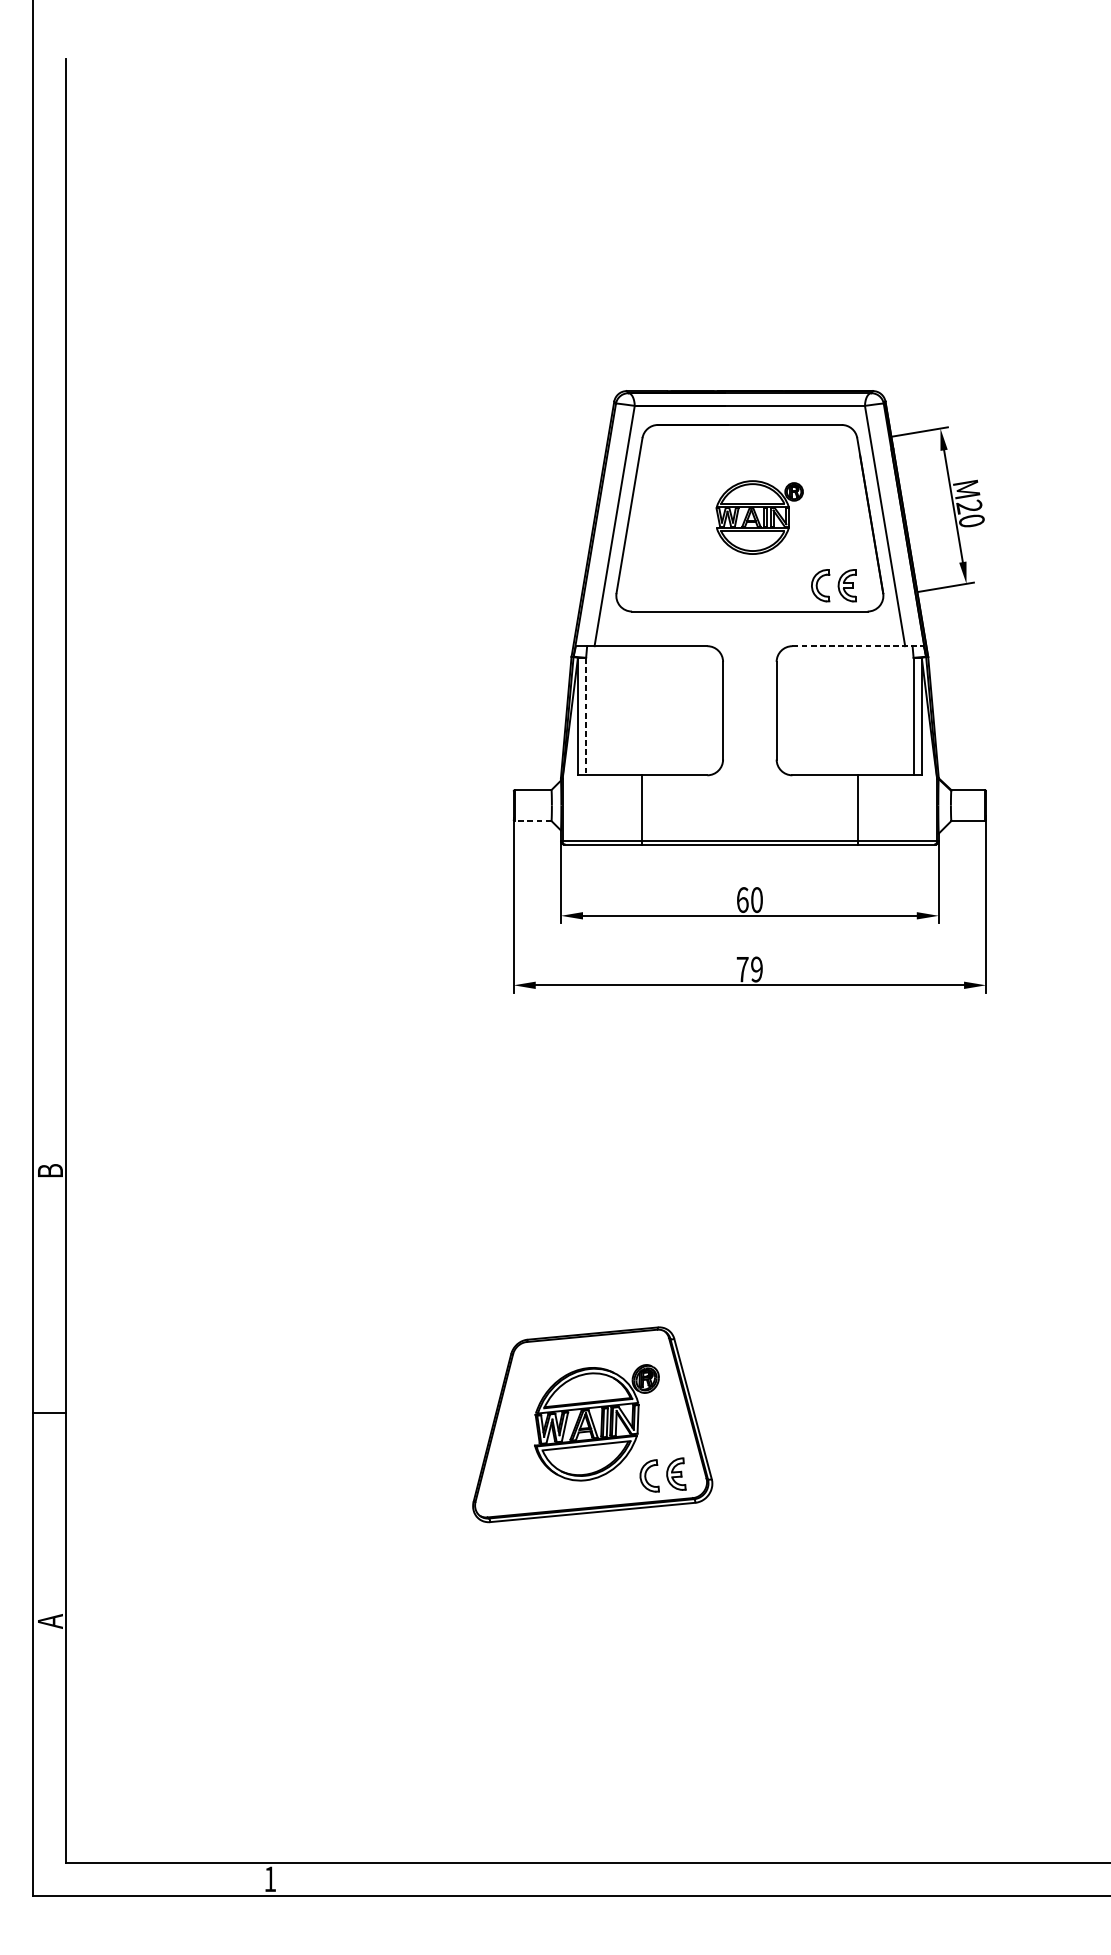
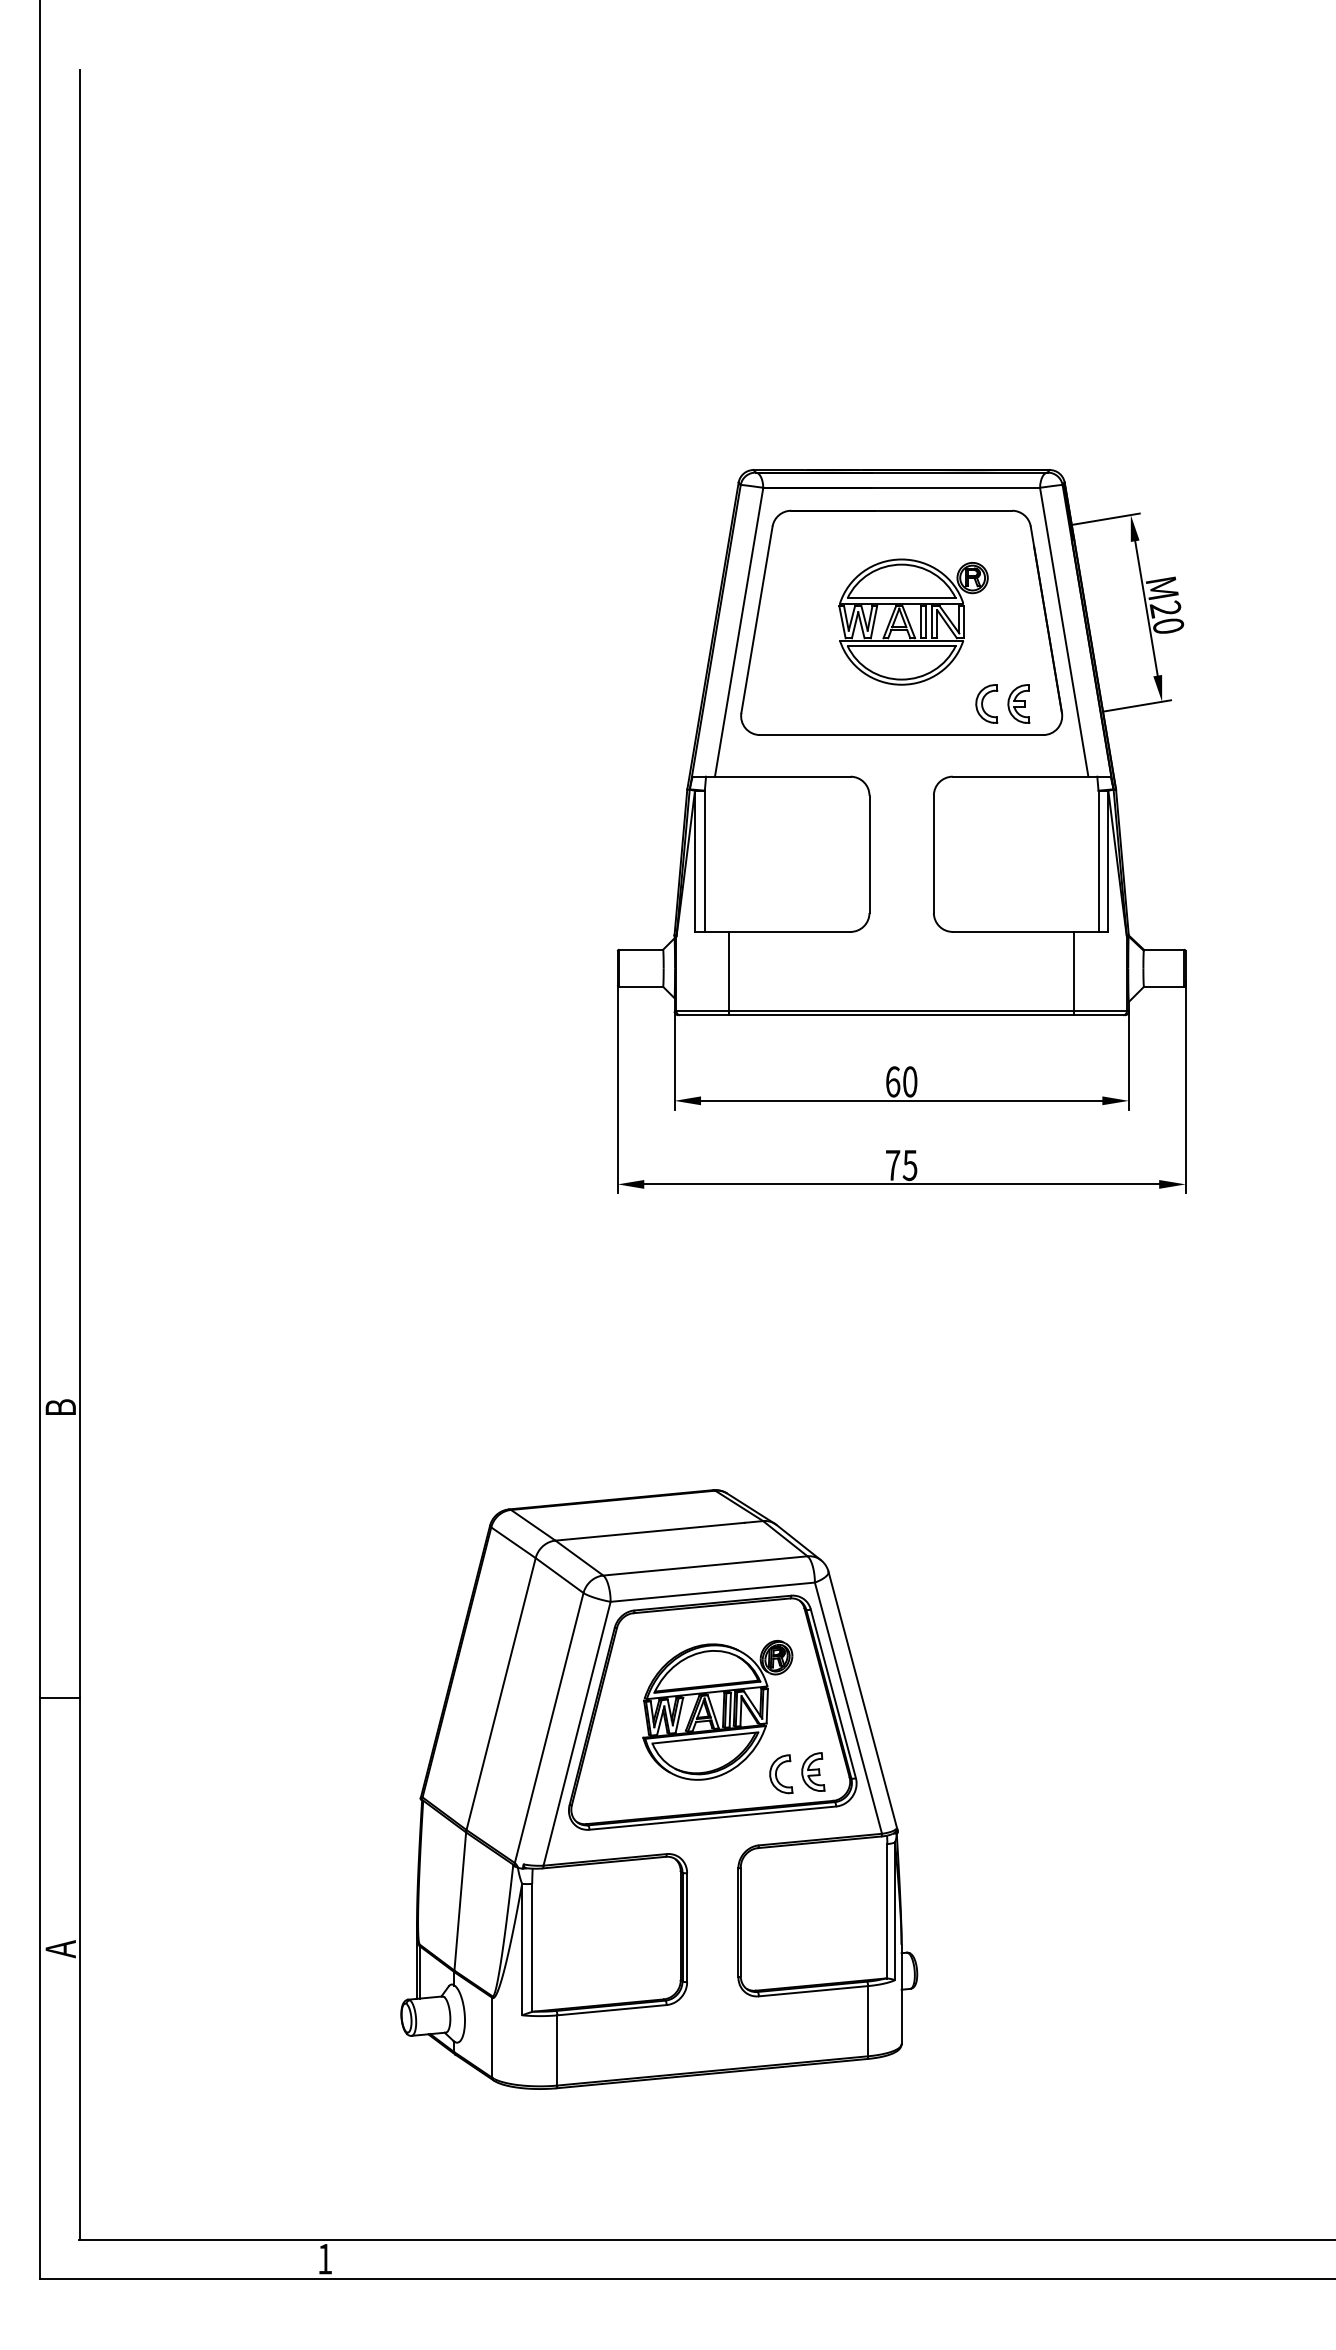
part: (759, 517) -> (913, 621), size x1.43
line: (857, 646) -> (1031, 776), dashed -> solid
line: (585, 716) -> (704, 861), dashed -> solid
line: (641, 809) -> (729, 973), moved
line: (857, 809) -> (1073, 973), moved
line: (533, 820) -> (641, 986), dashed -> solid
text: (756, 968) -> (909, 1164), 79 -> 75
part: (548, 1488) -> (659, 1789), added

